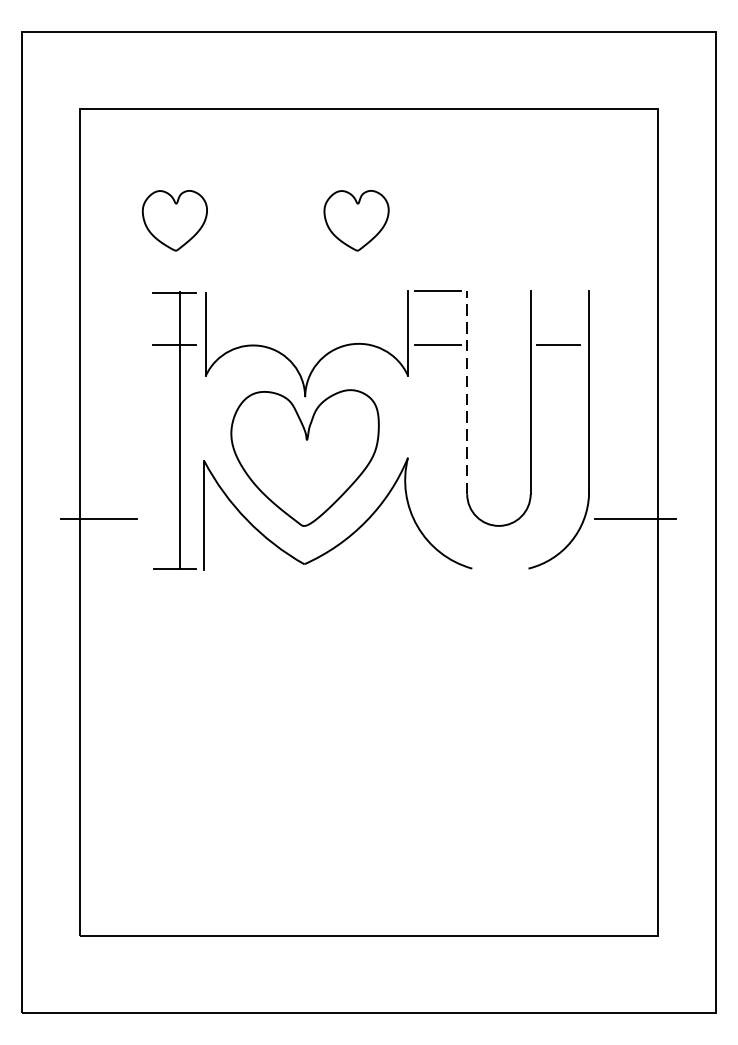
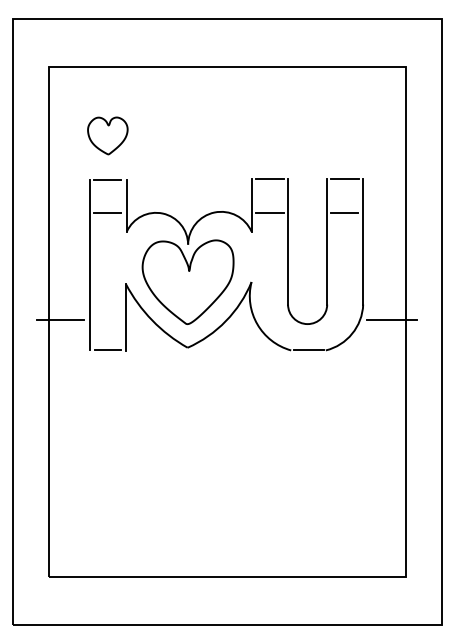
part: (356, 220) -> (219, 135), removed
line: (560, 289) -> (345, 178), added
line: (467, 391) -> (288, 241), dashed -> solid
line: (179, 429) -> (89, 264), moved
line: (500, 568) -> (308, 350), added

